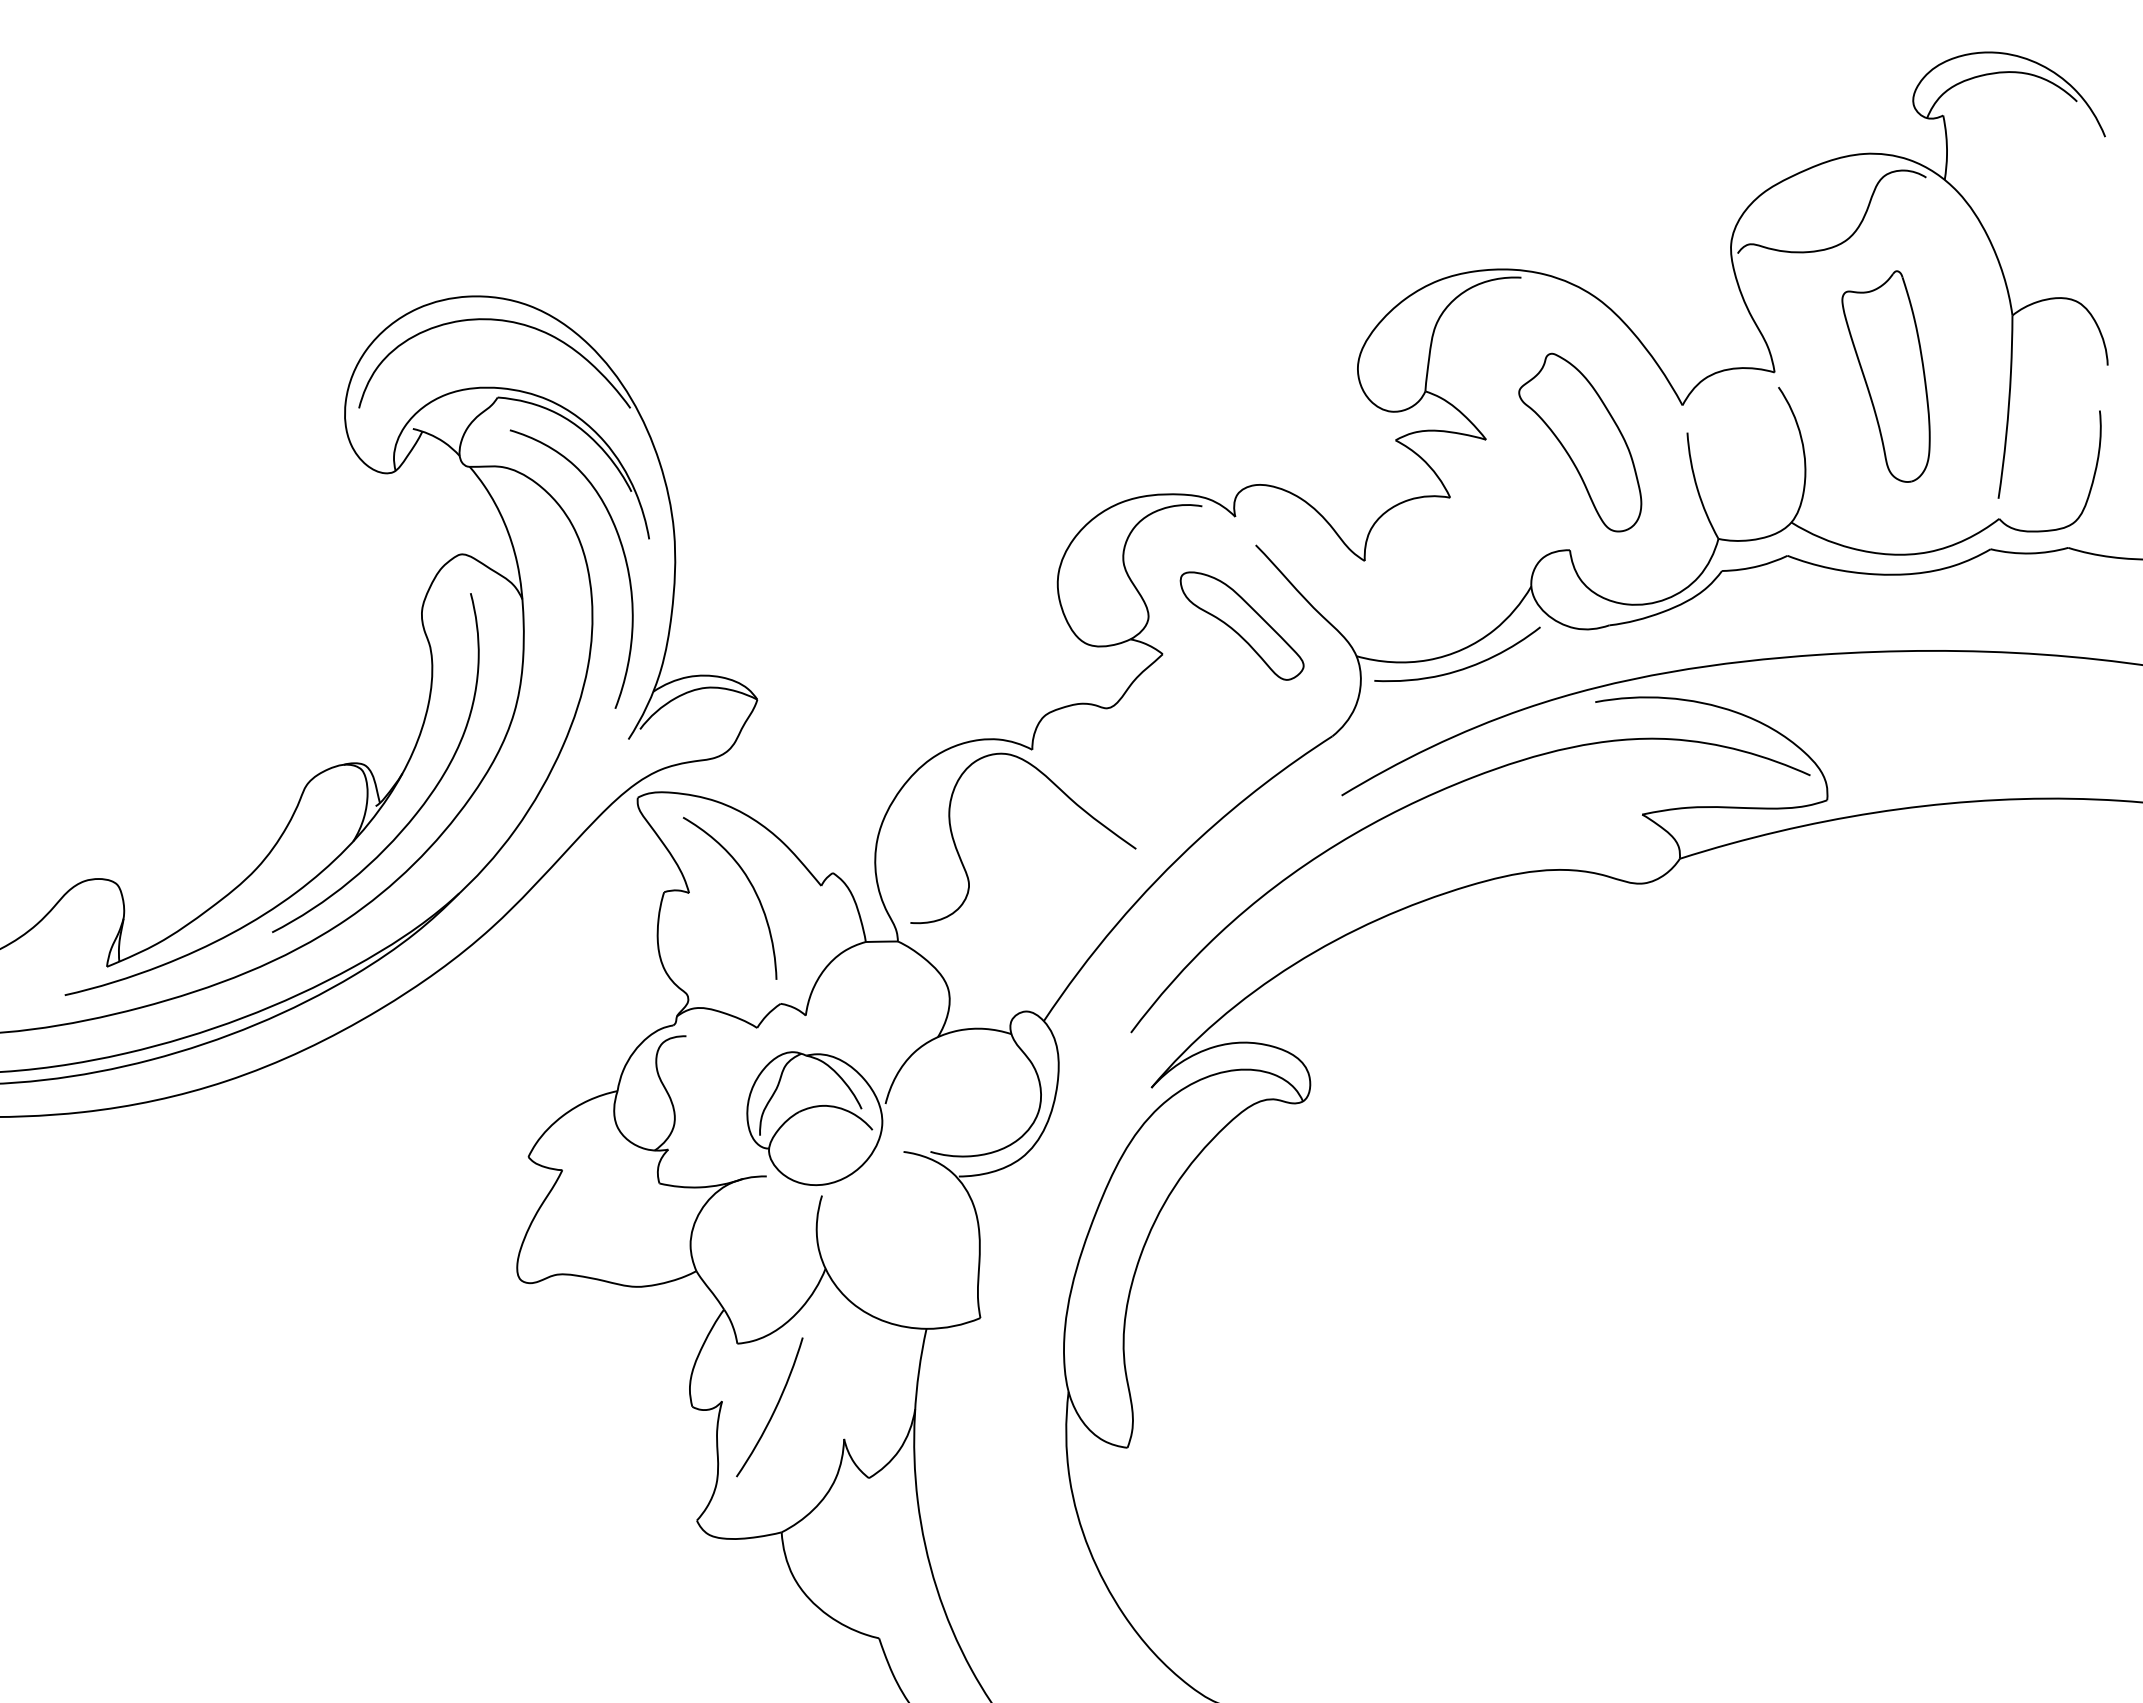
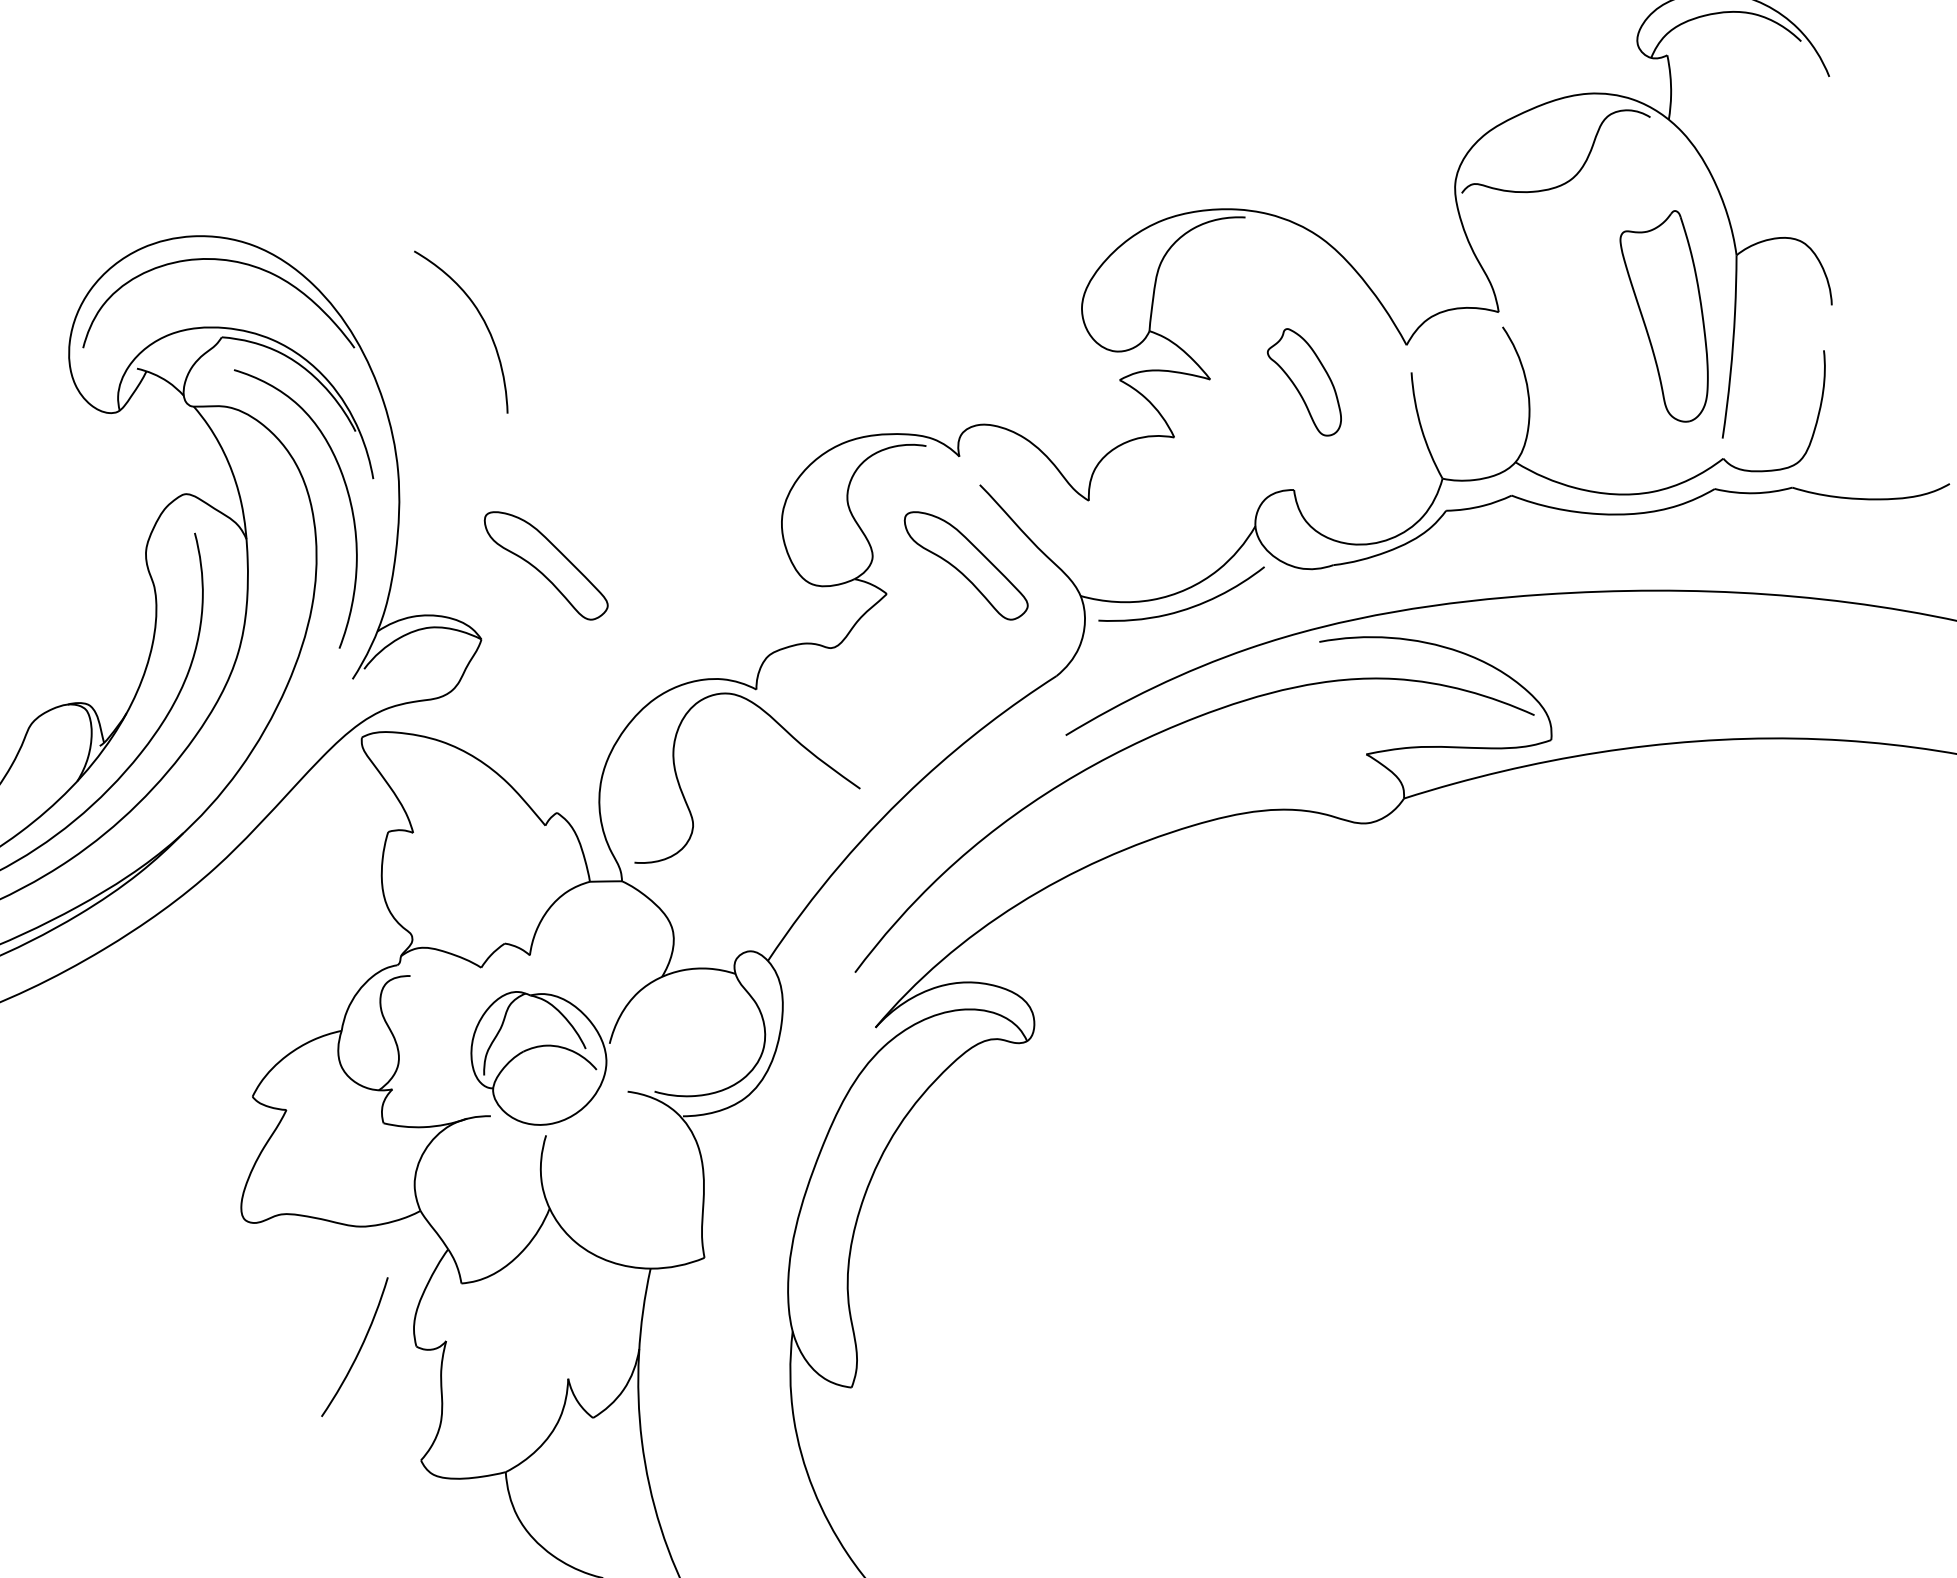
part: (1885, 376) -> (1663, 316), moved
part: (1580, 442) -> (1304, 382), size x0.6
part: (821, 625) -> (545, 565), added
curve: (749, 883) -> (480, 317), moved
curve: (773, 1410) -> (358, 1350), moved

